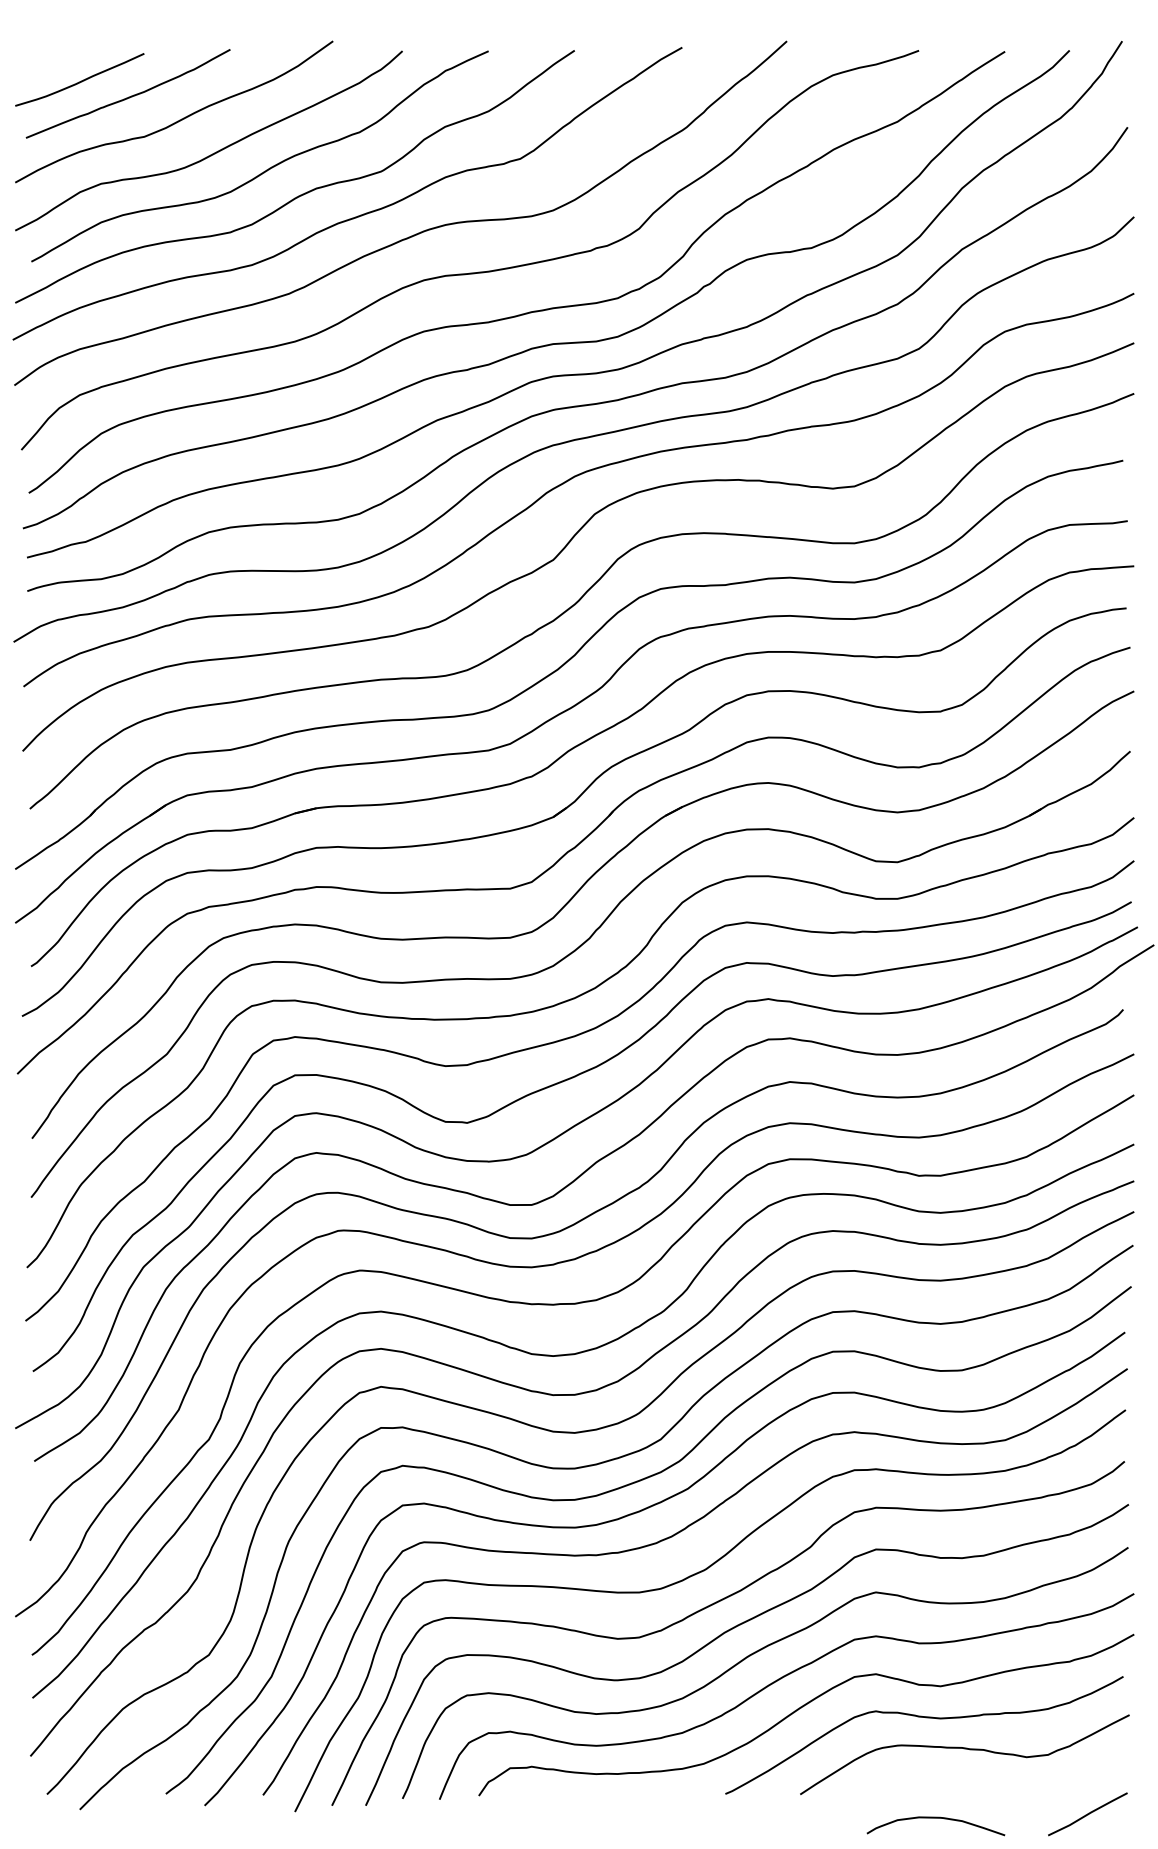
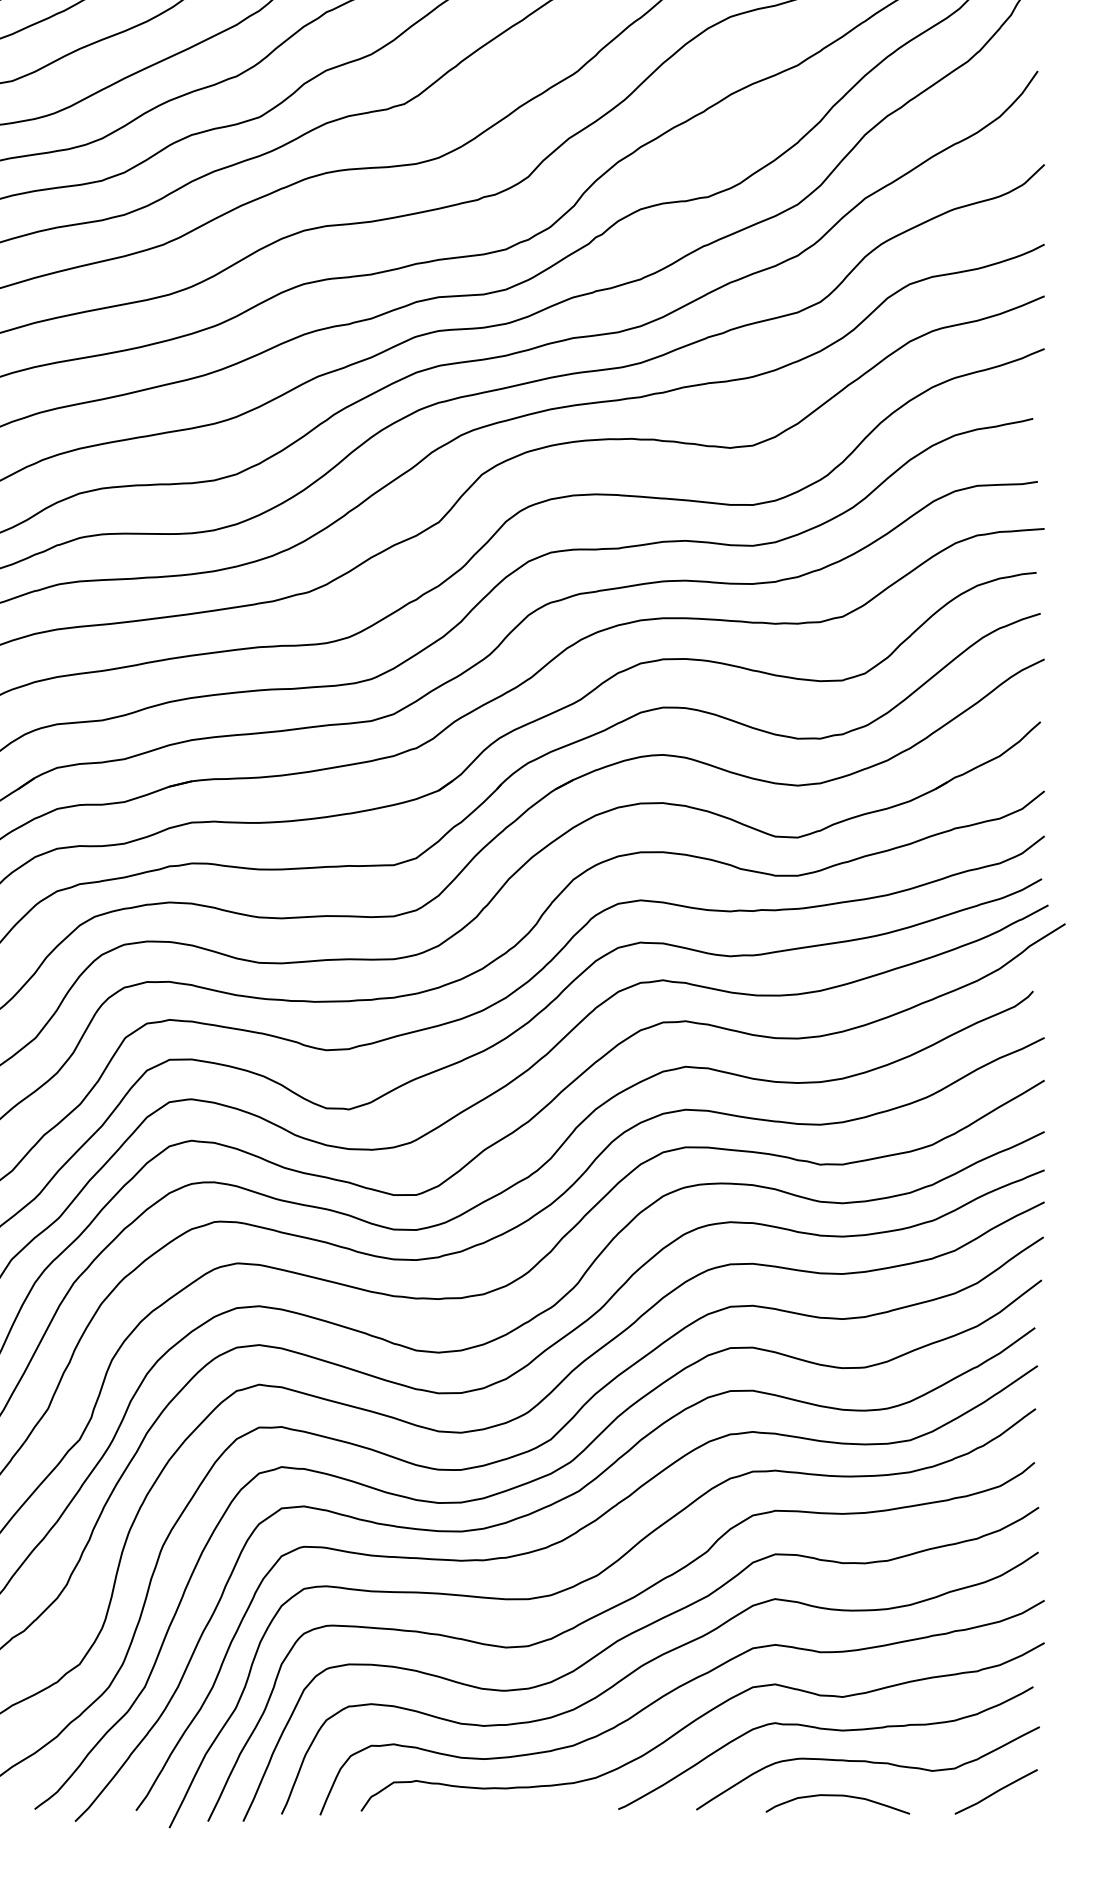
line: (1087, 1814) -> (995, 1792), moved
curve: (935, 1818) -> (837, 1796), moved

